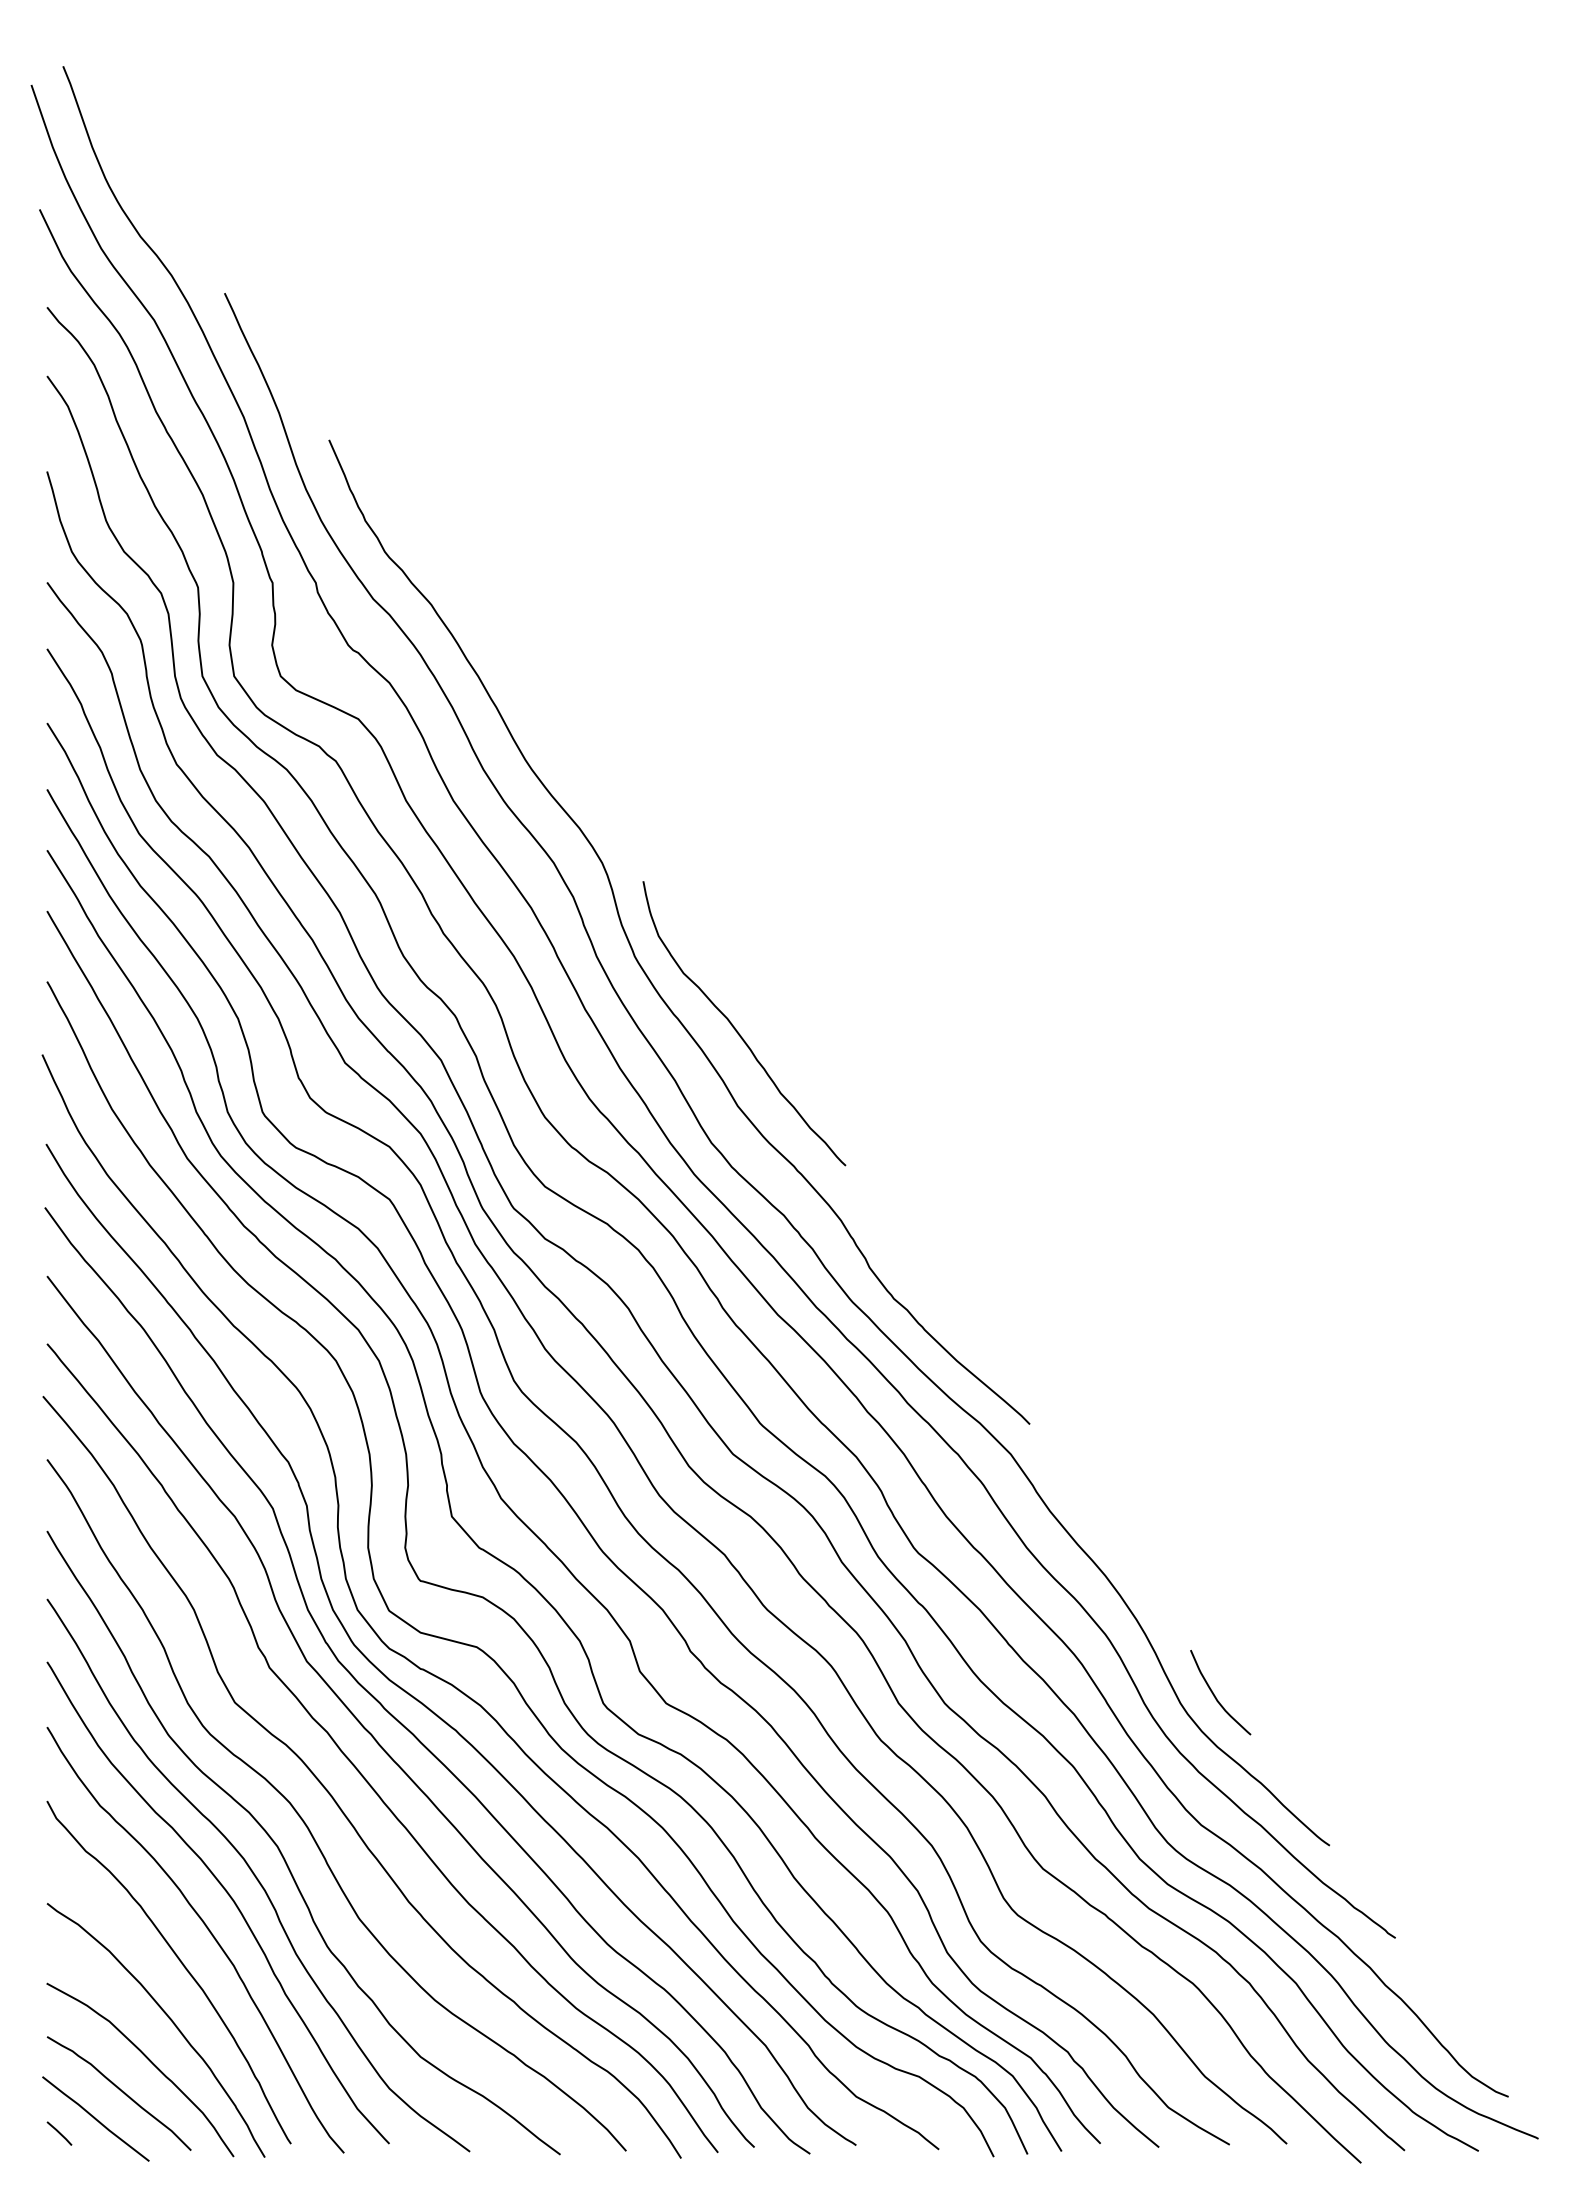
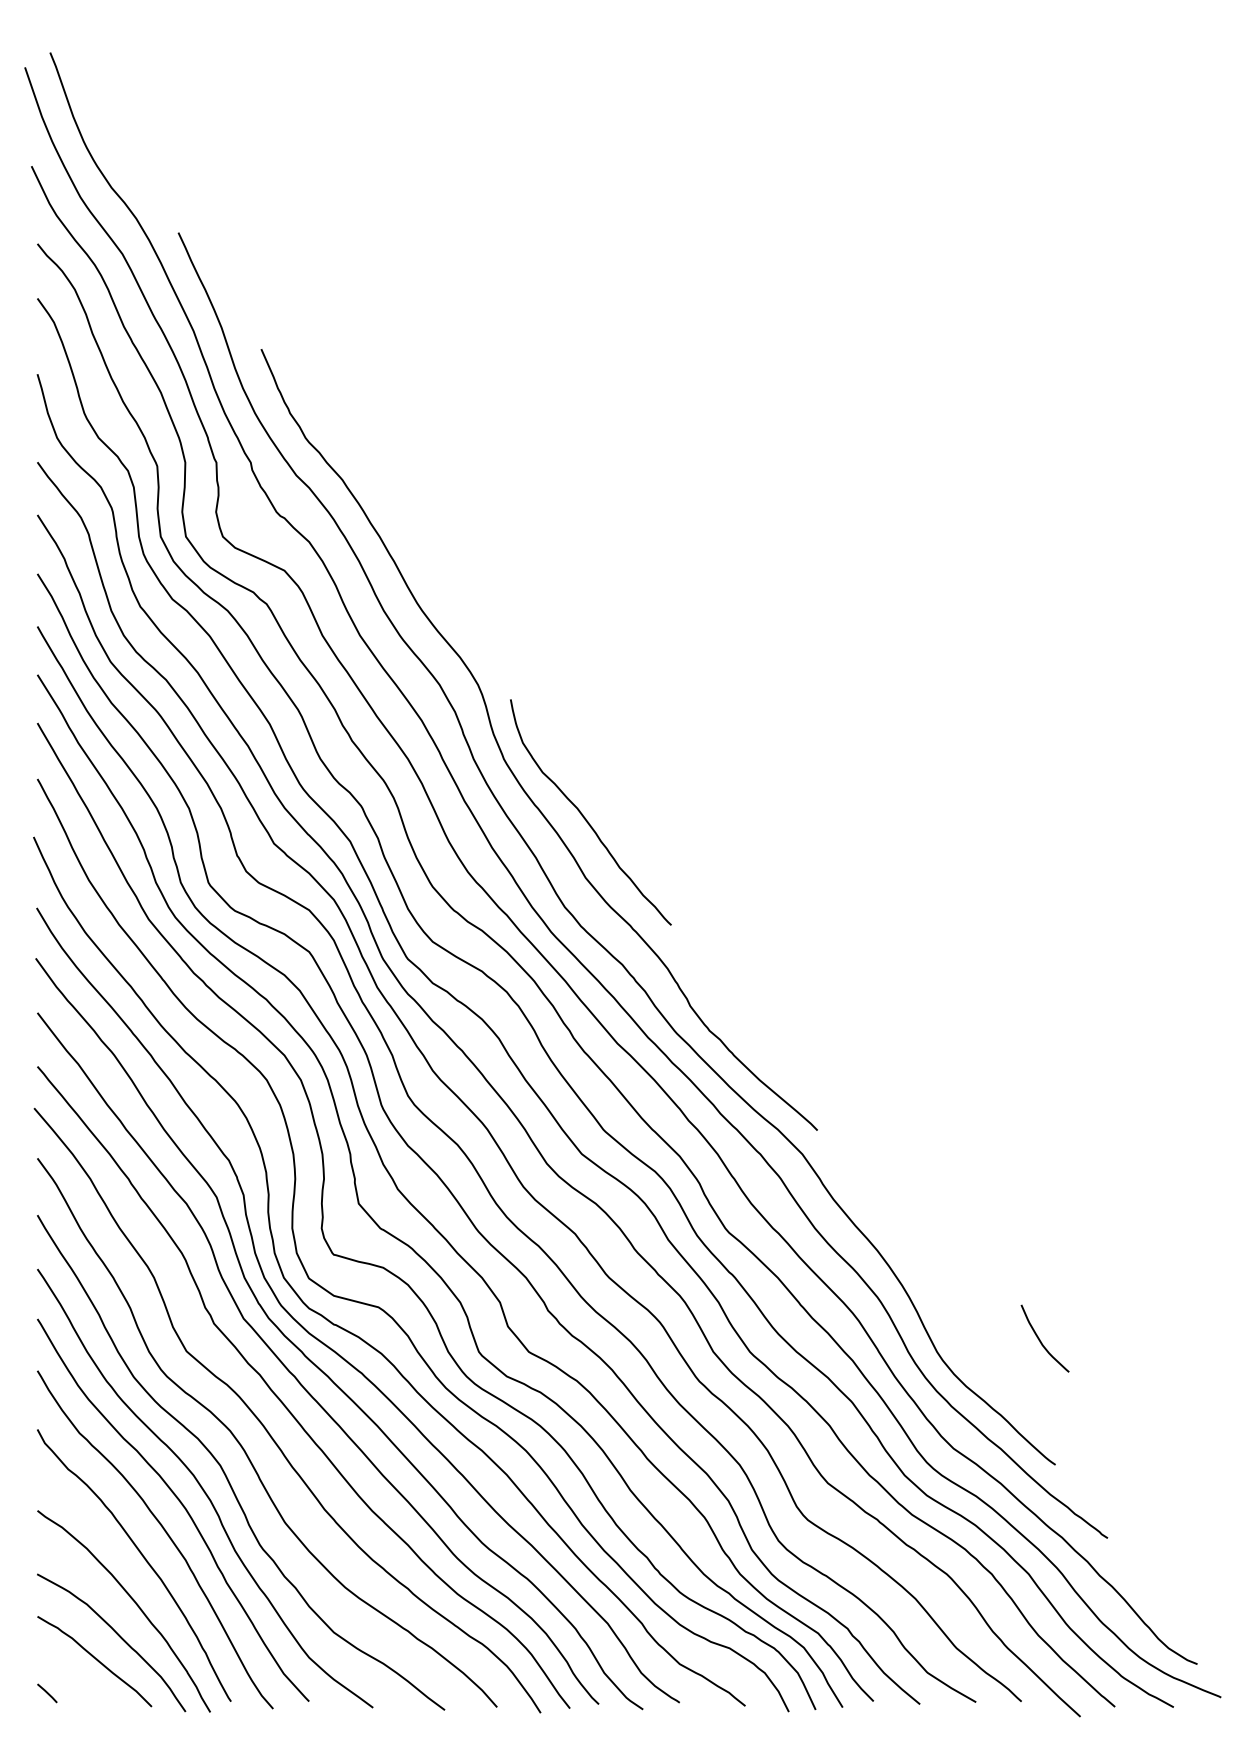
curve: (1215, 1695) -> (1041, 1340), moved
line: (95, 2118) -> (75, 1681), removed

